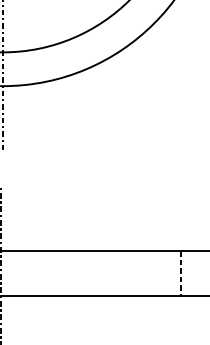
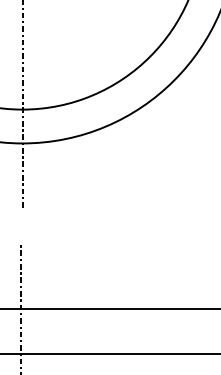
line: (180, 273) -> (200, 331), removed

